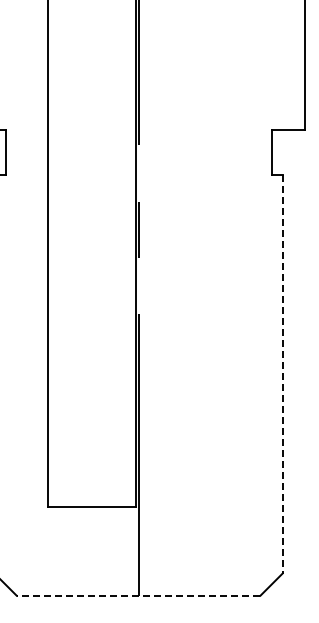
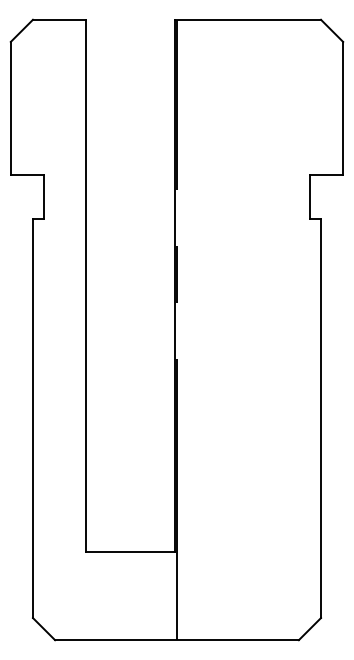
line: (283, 375) -> (321, 419), dashed -> solid
line: (139, 596) -> (177, 640), dashed -> solid

